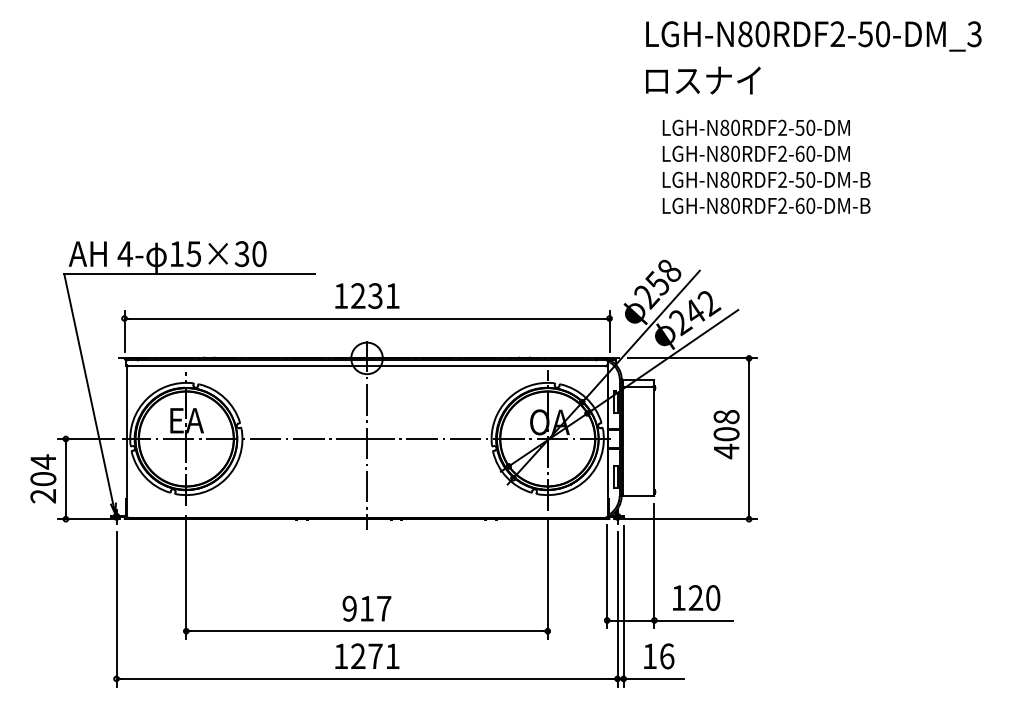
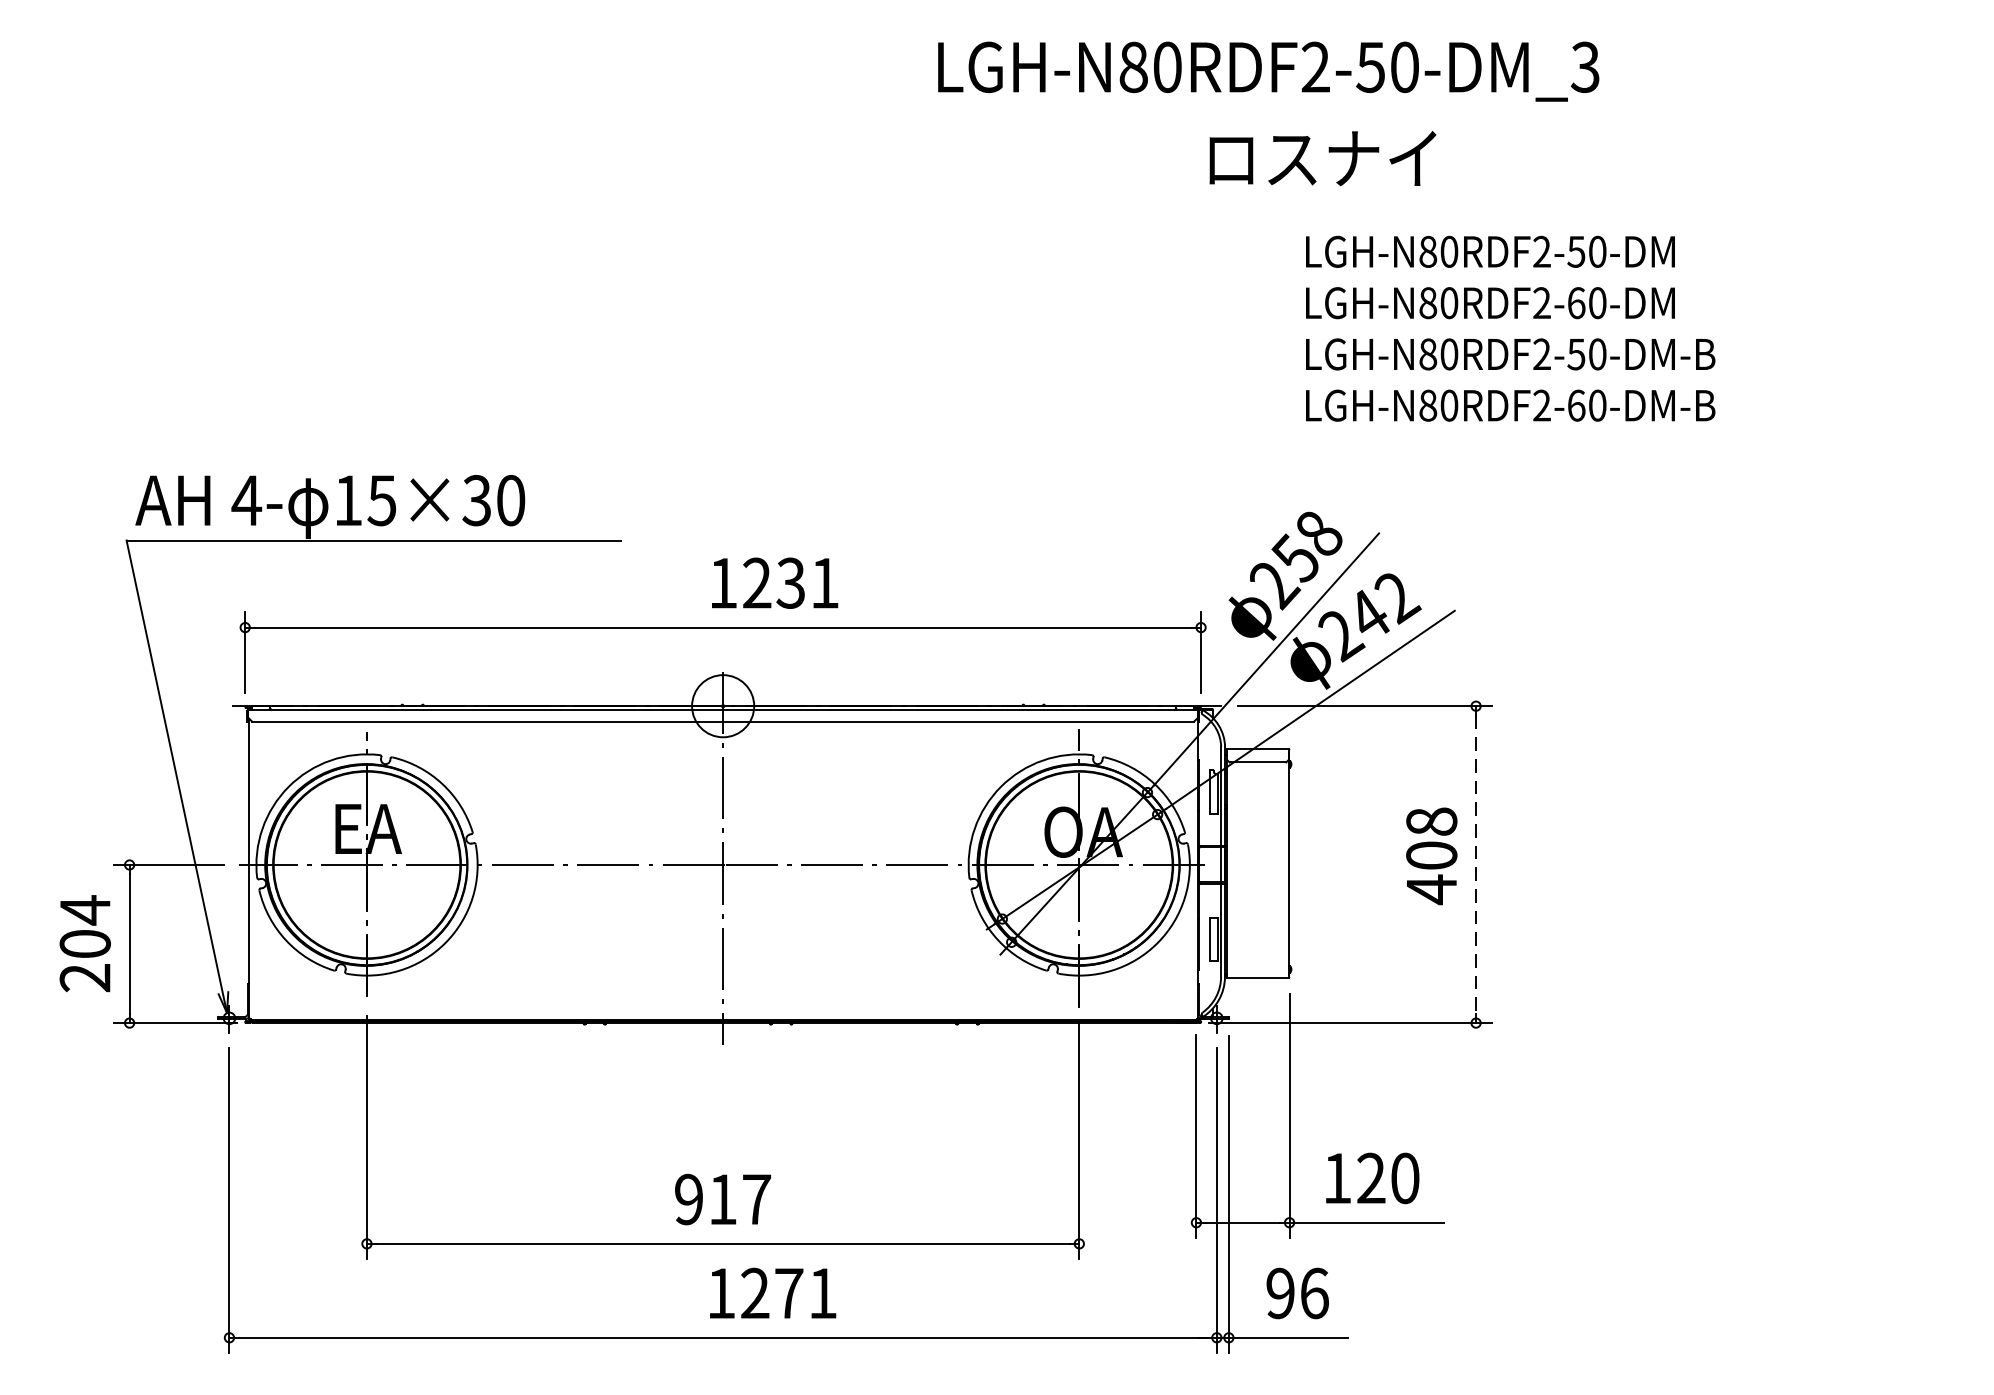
text: (813, 36) -> (1267, 71), moved
text: (703, 80) -> (1323, 158), moved
text: (367, 295) -> (775, 582), moved
line: (749, 438) -> (1476, 864), solid -> dashed
text: (367, 655) -> (773, 1291), moved
text: (649, 656) -> (1279, 1293), 16 -> 96

